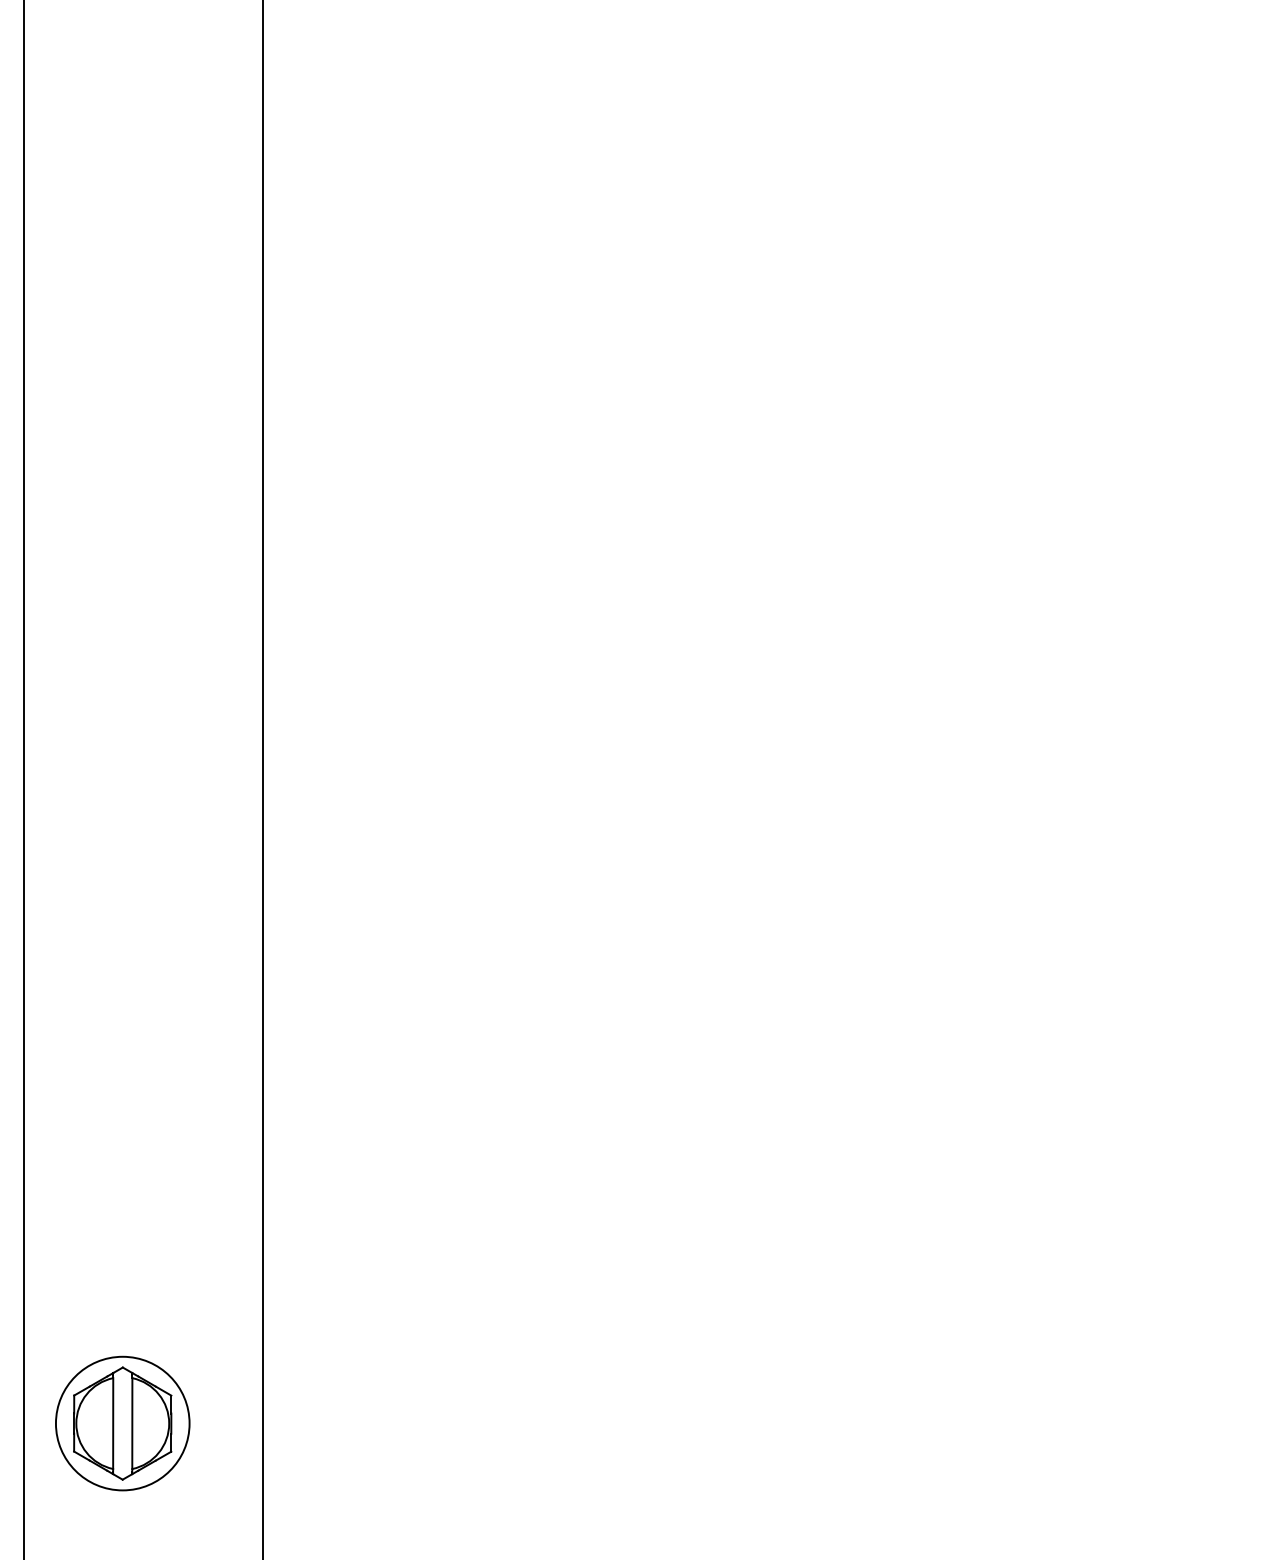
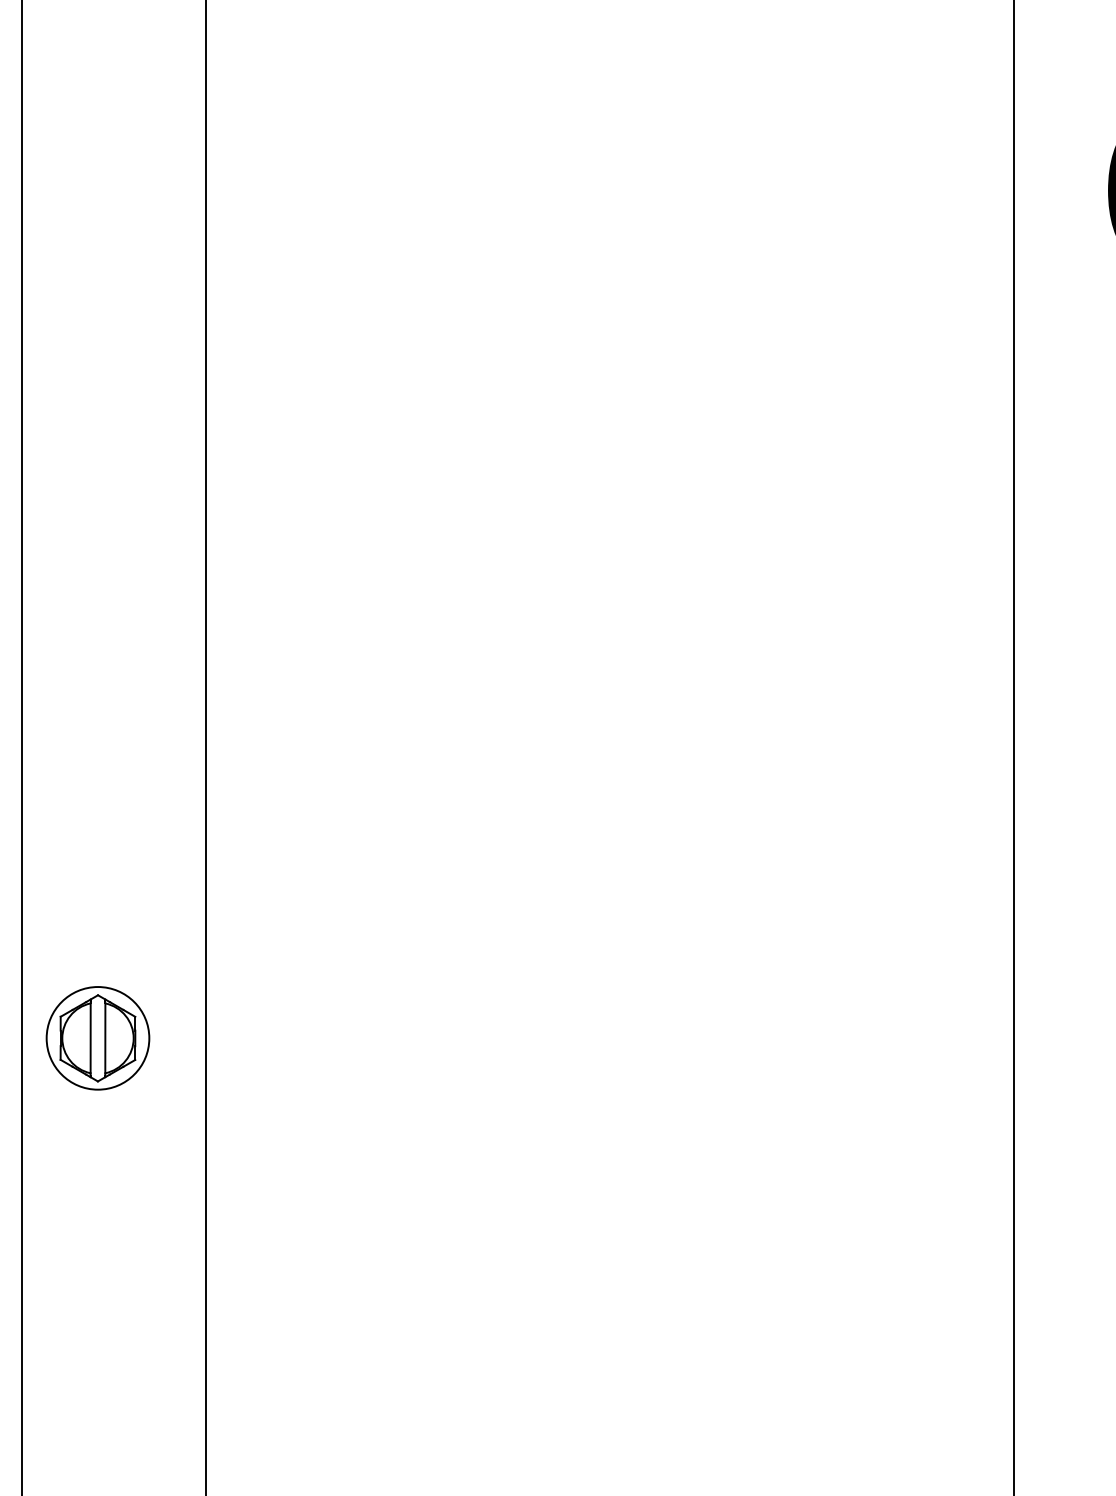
part: (122, 1423) -> (97, 1038), moved

